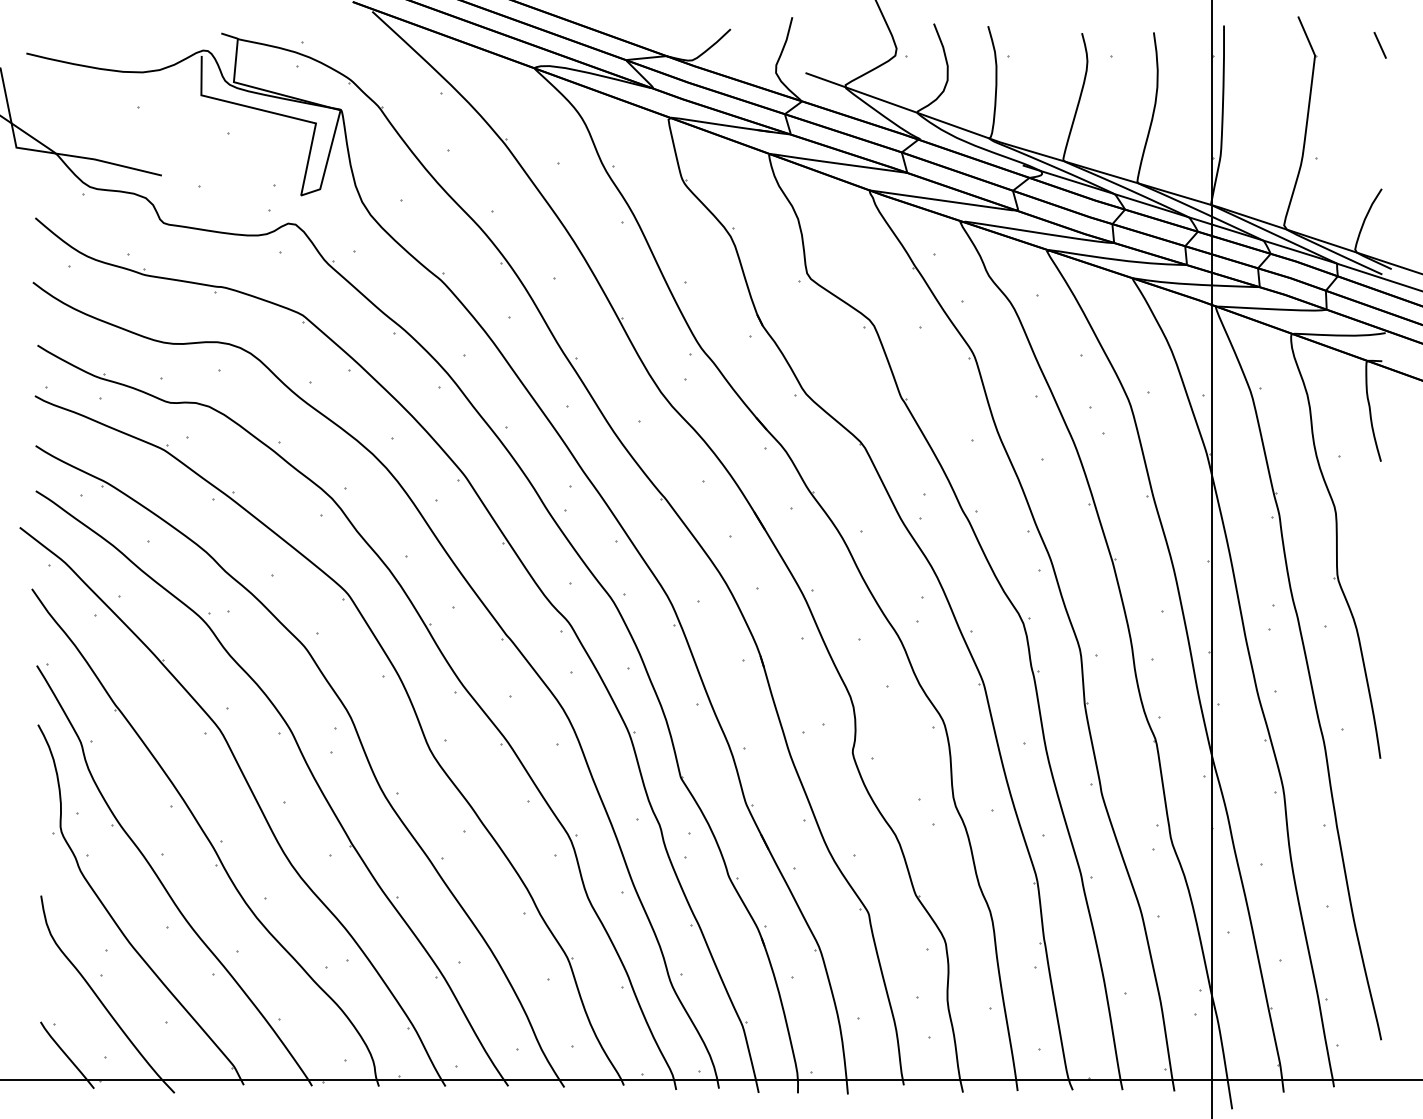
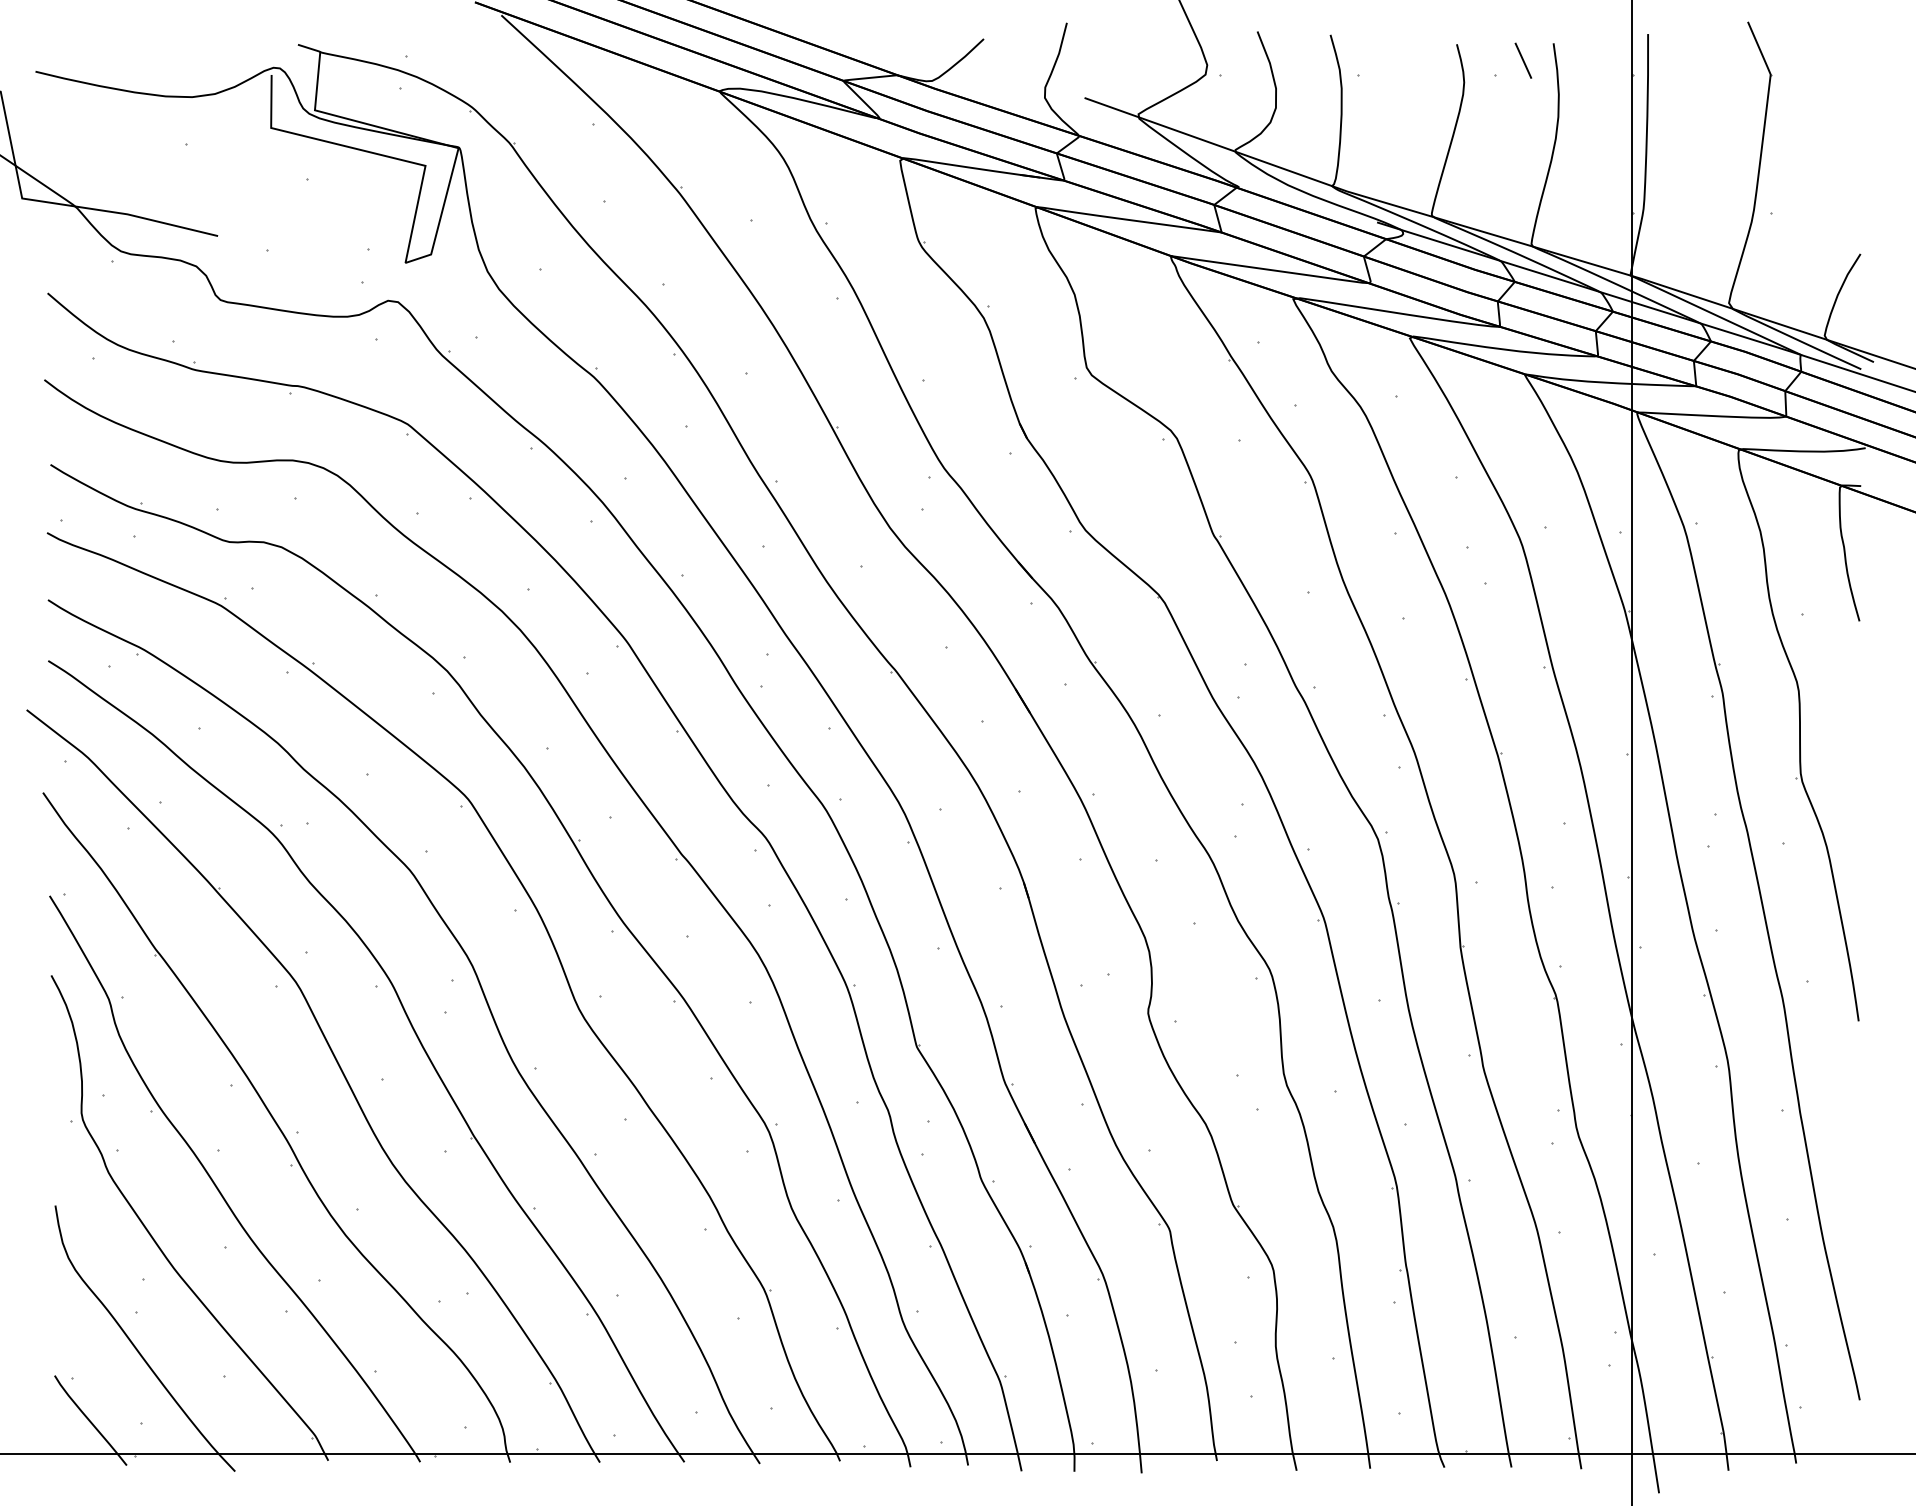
line: (1380, 45) -> (1523, 60), moved

